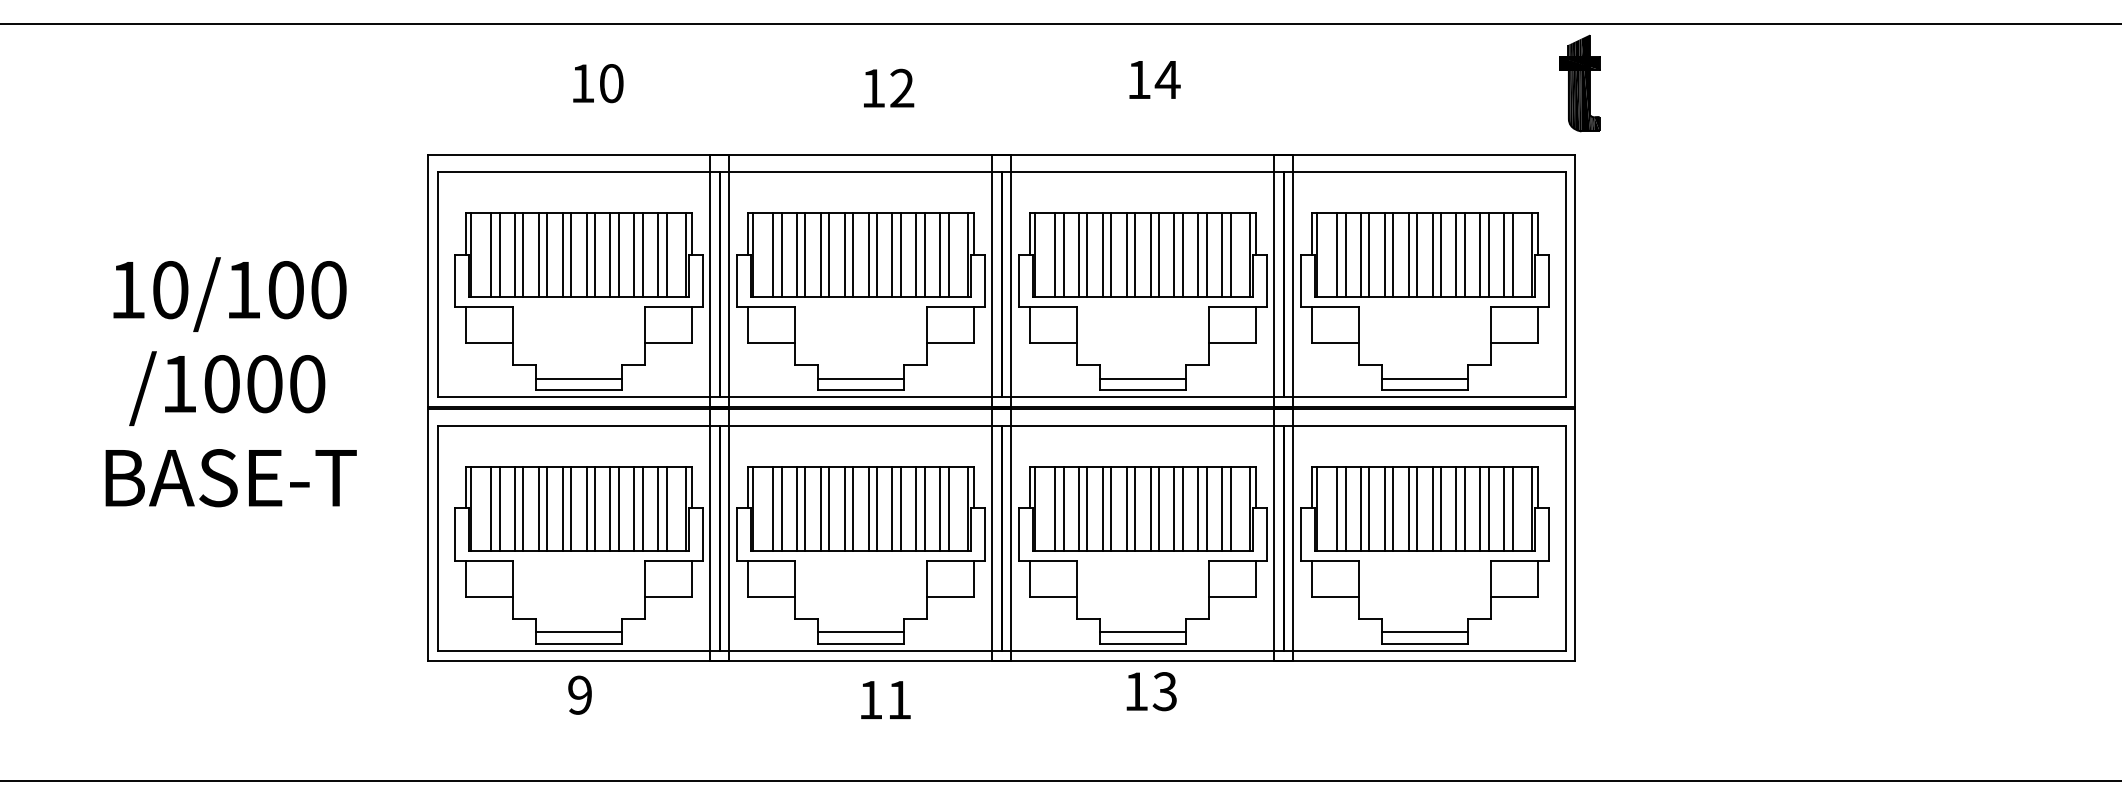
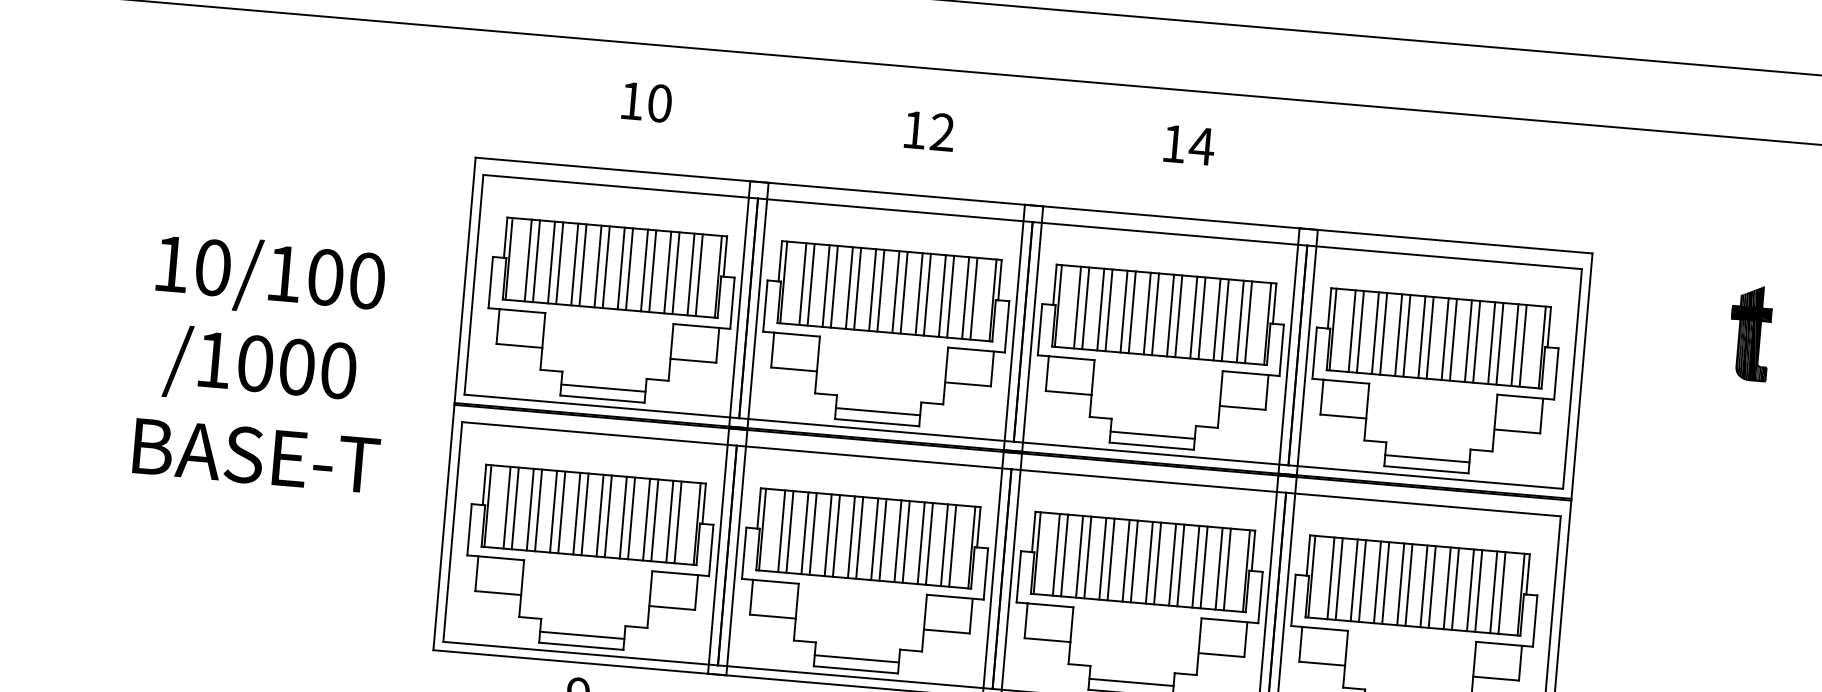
part: (1579, 83) -> (1749, 333), moved

